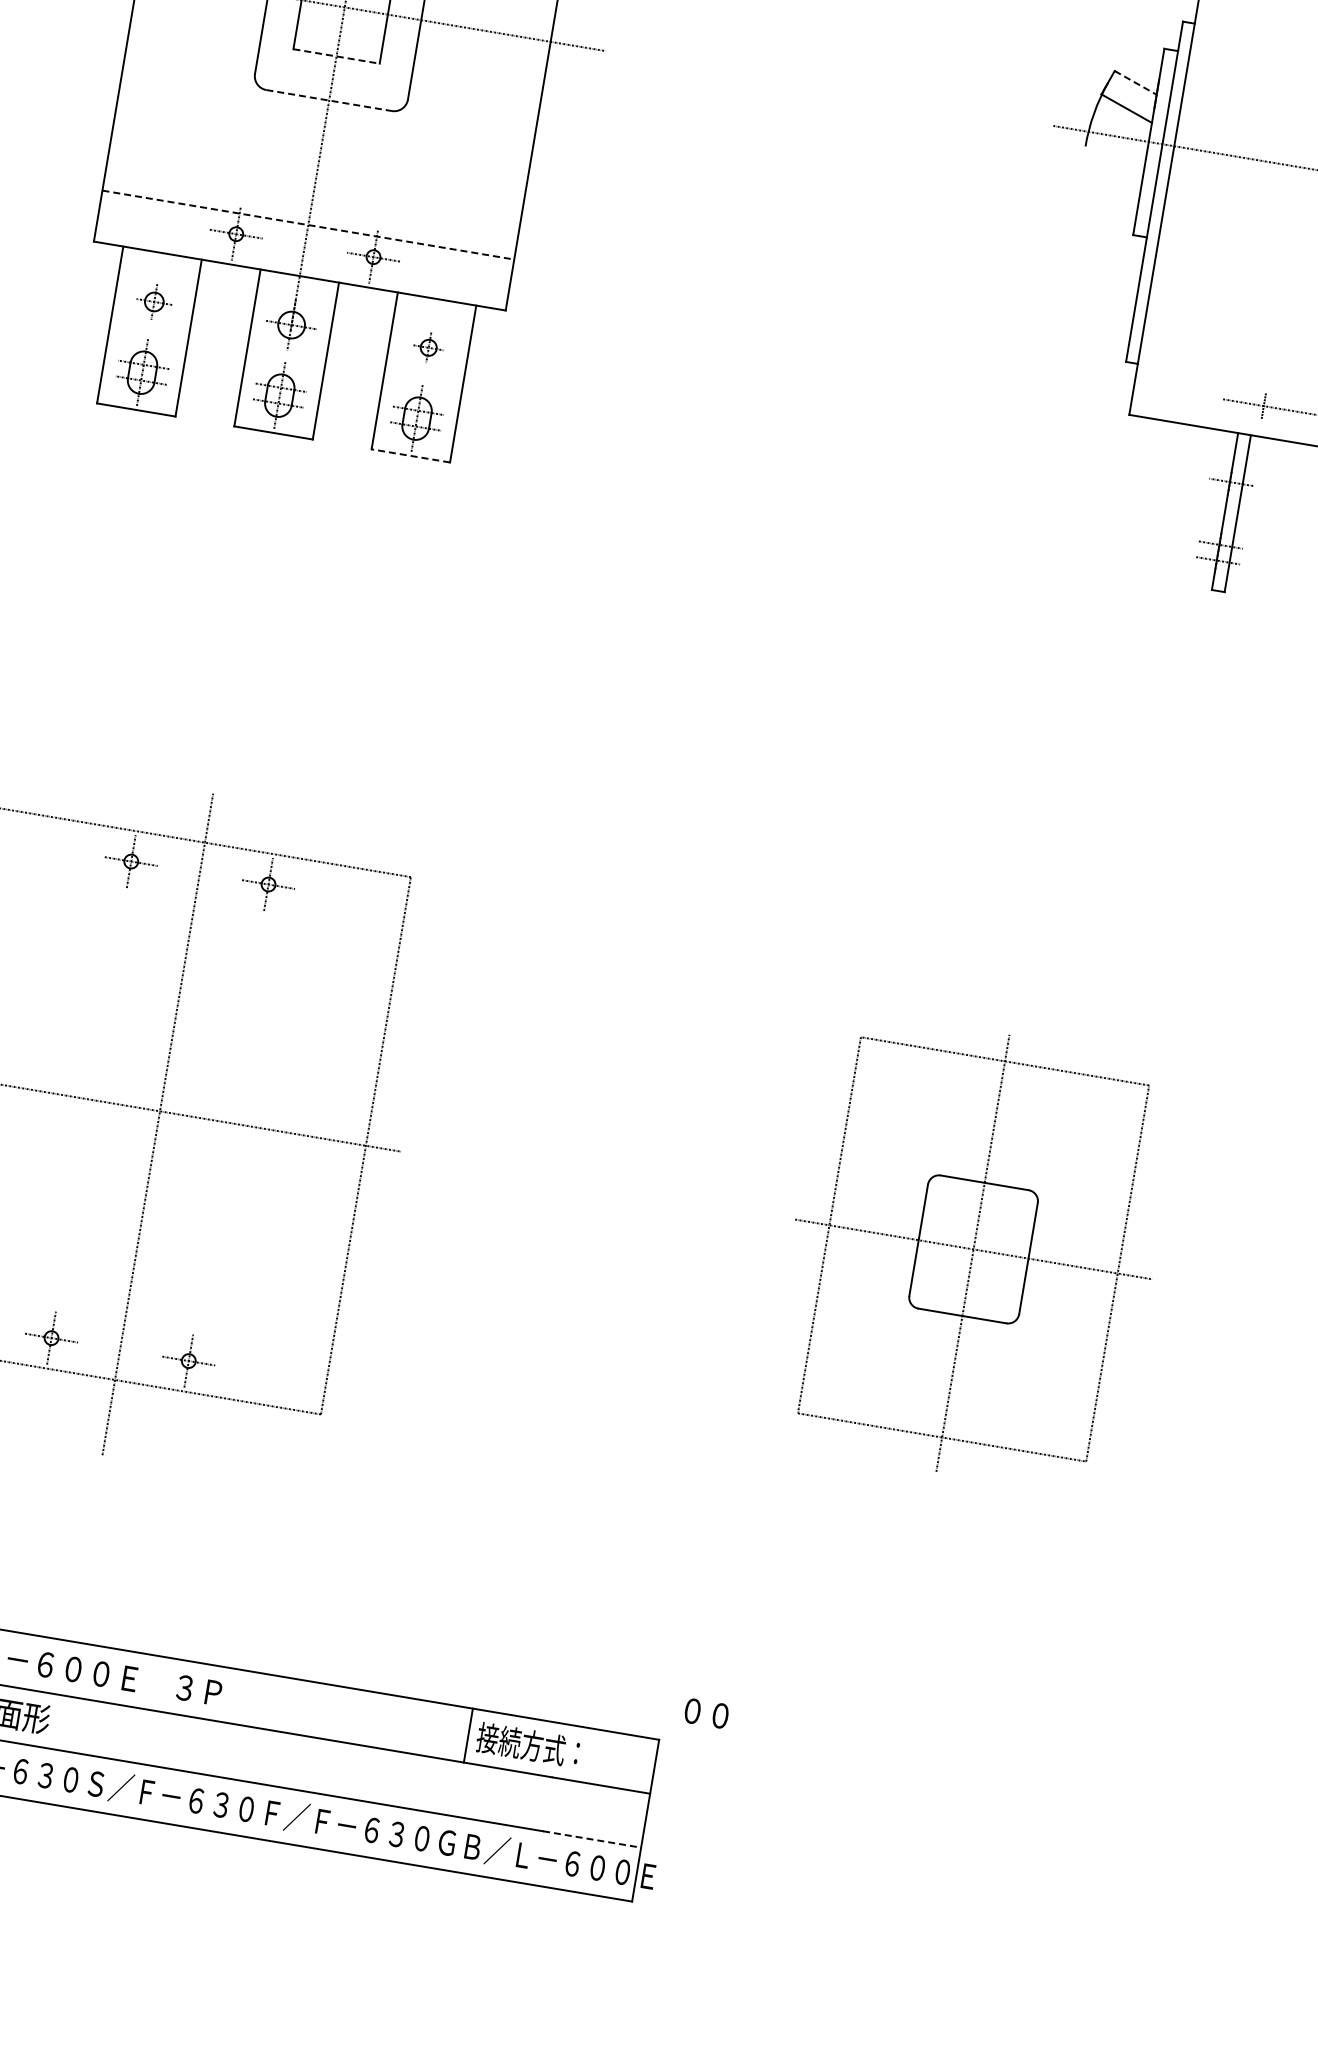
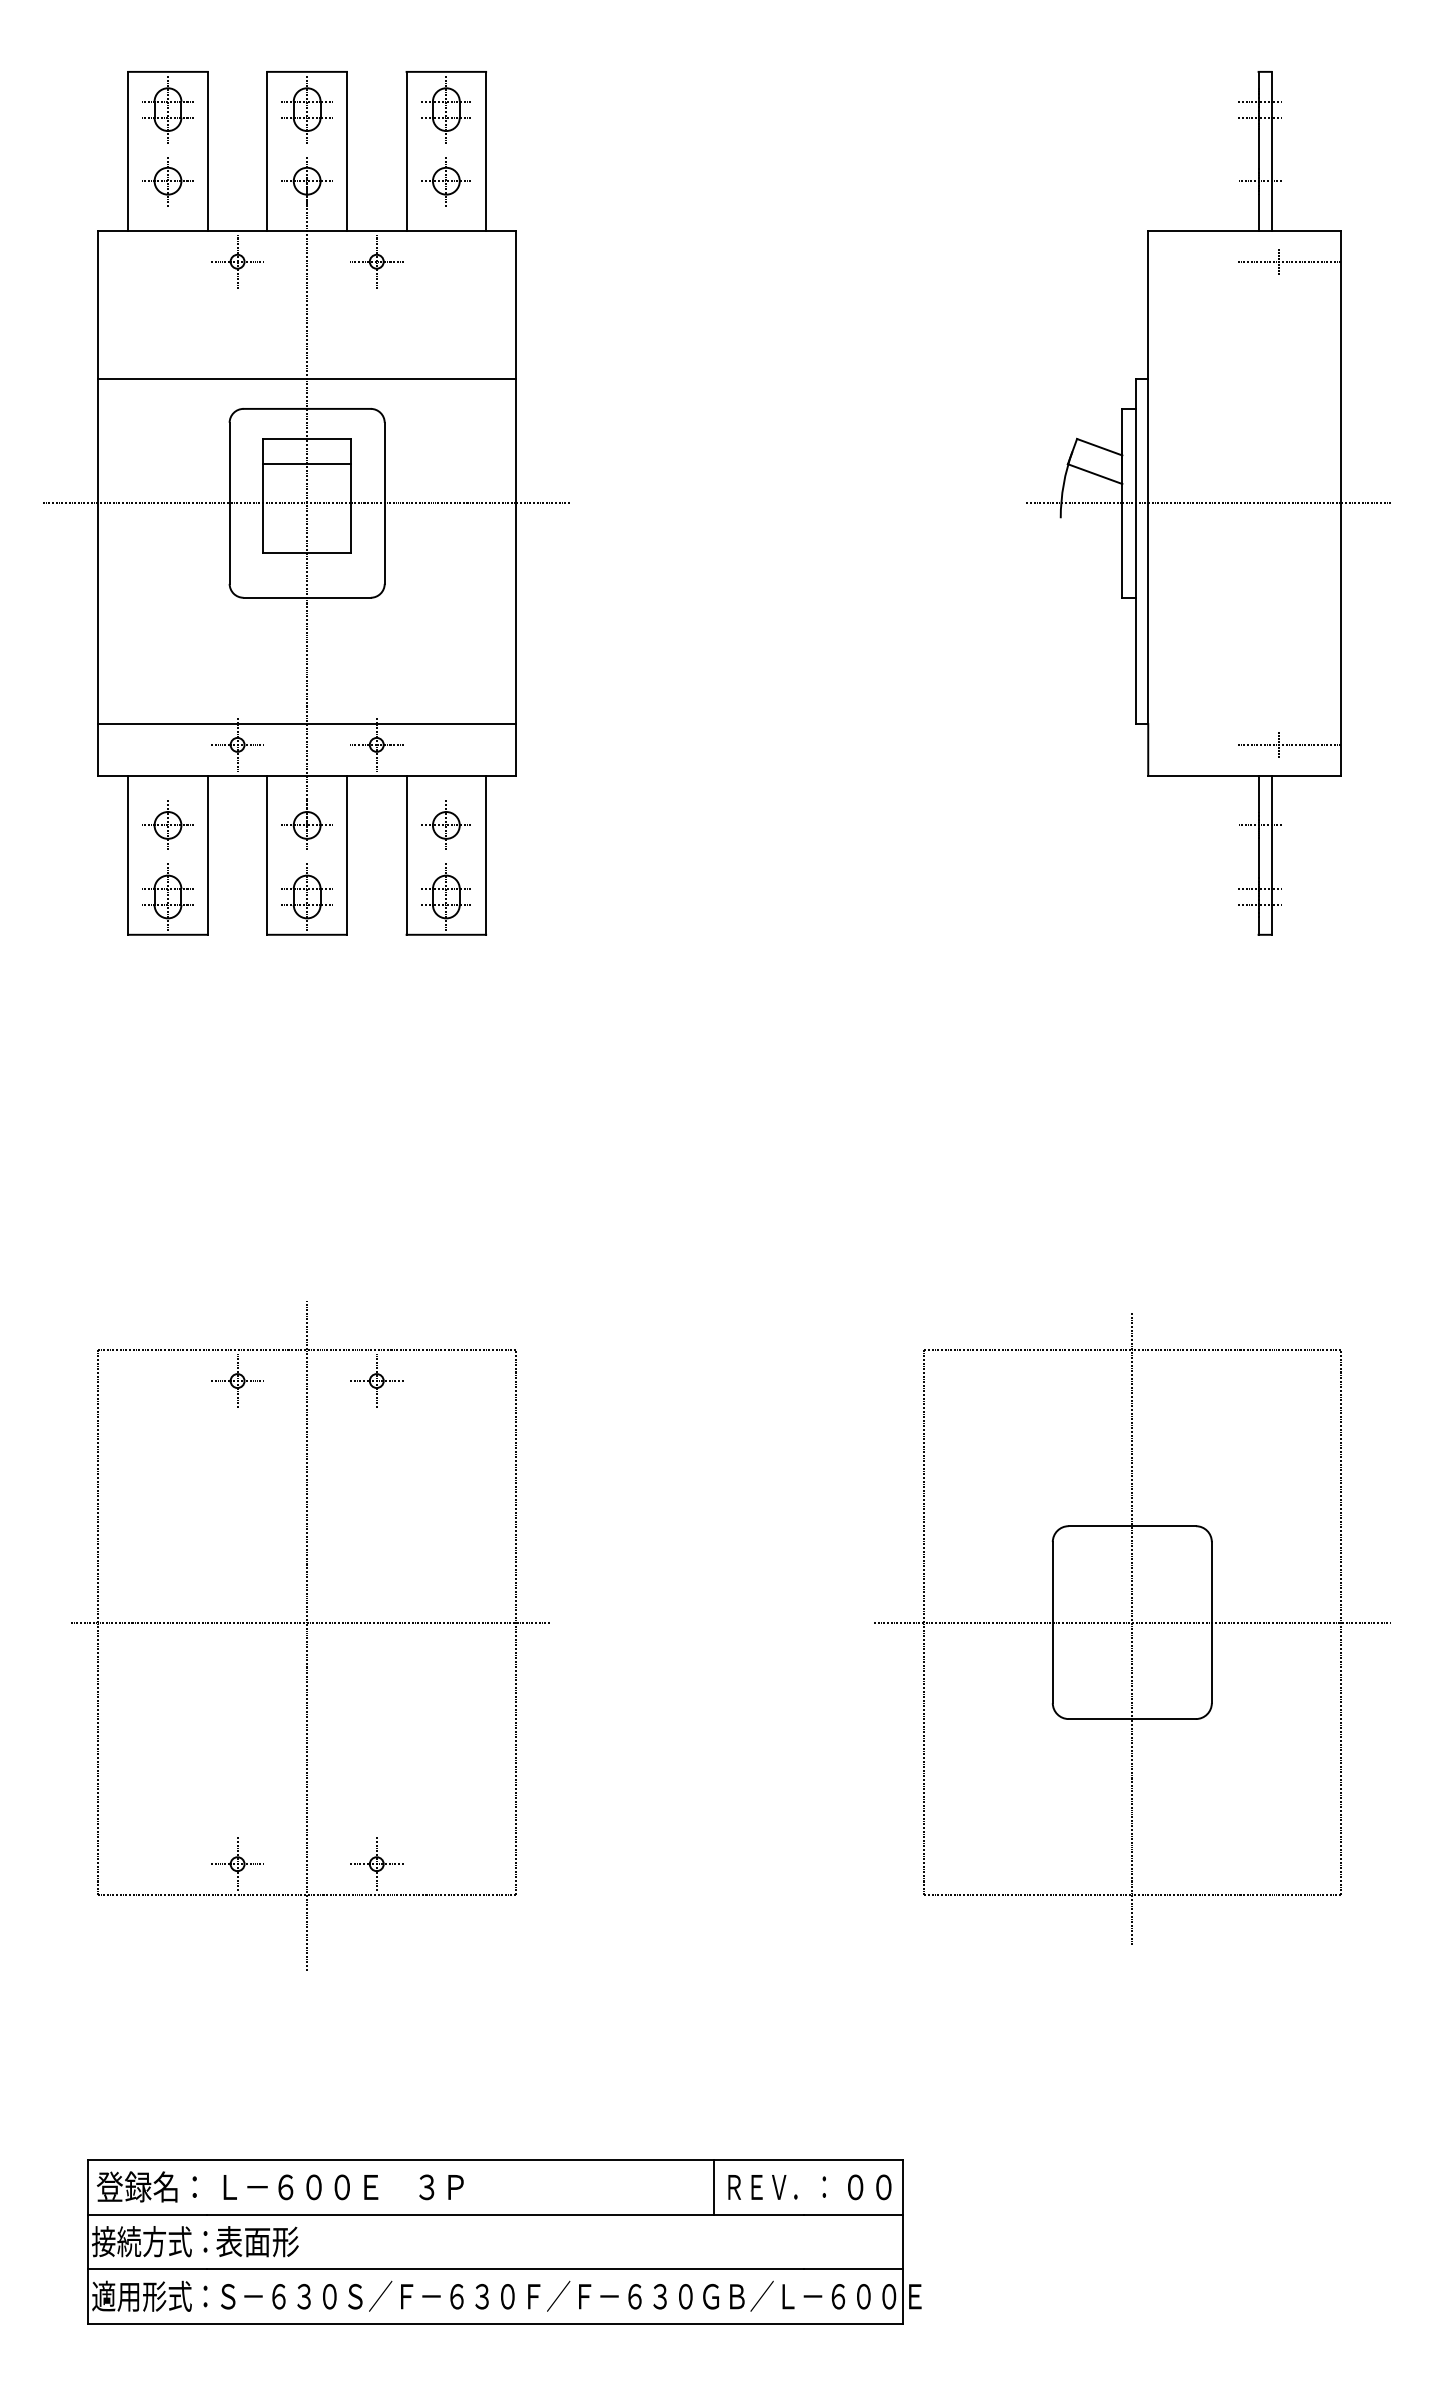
line: (336, 56) -> (307, 553), dashed -> solid
line: (1136, 83) -> (1100, 447), dashed -> solid
line: (329, 100) -> (307, 597), dashed -> solid
line: (308, 225) -> (307, 724), dashed -> solid
part: (153, 301) -> (167, 824), size x1.43
part: (428, 346) -> (445, 824), size x1.67
line: (411, 455) -> (446, 934), dashed -> solid
part: (973, 1253) -> (1132, 1628), size x1.43
text: (706, 1713) -> (869, 2187), moved
text: (520, 1743) -> (767, 2186), 接続方式： -> ＲＥＶ．：
line: (592, 1839) -> (853, 2269), dashed -> solid

